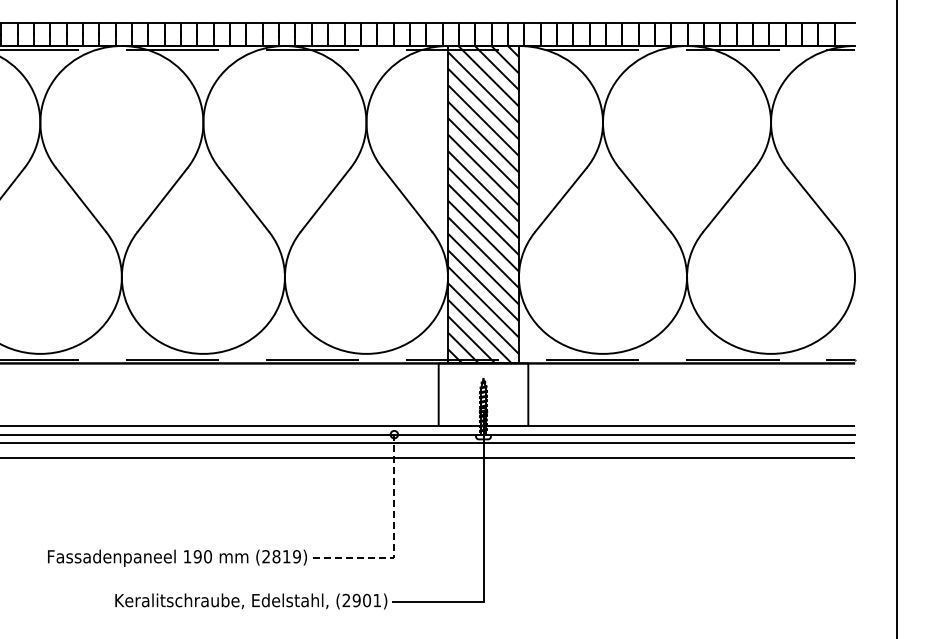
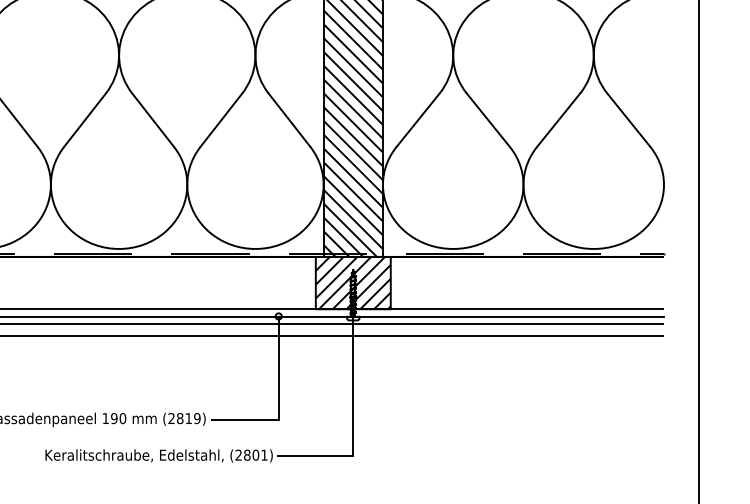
hatch: (483, 394) -> (353, 282), added
line: (394, 537) -> (278, 402), dashed -> solid
text: (356, 600) -> (247, 455), (2901) -> (2801)

